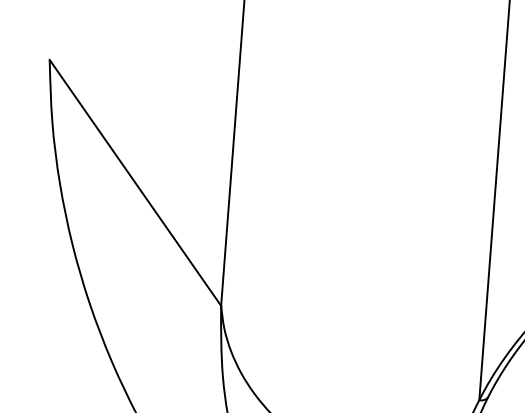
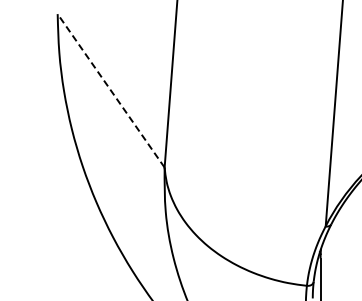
line: (135, 182) -> (111, 90), solid -> dashed

